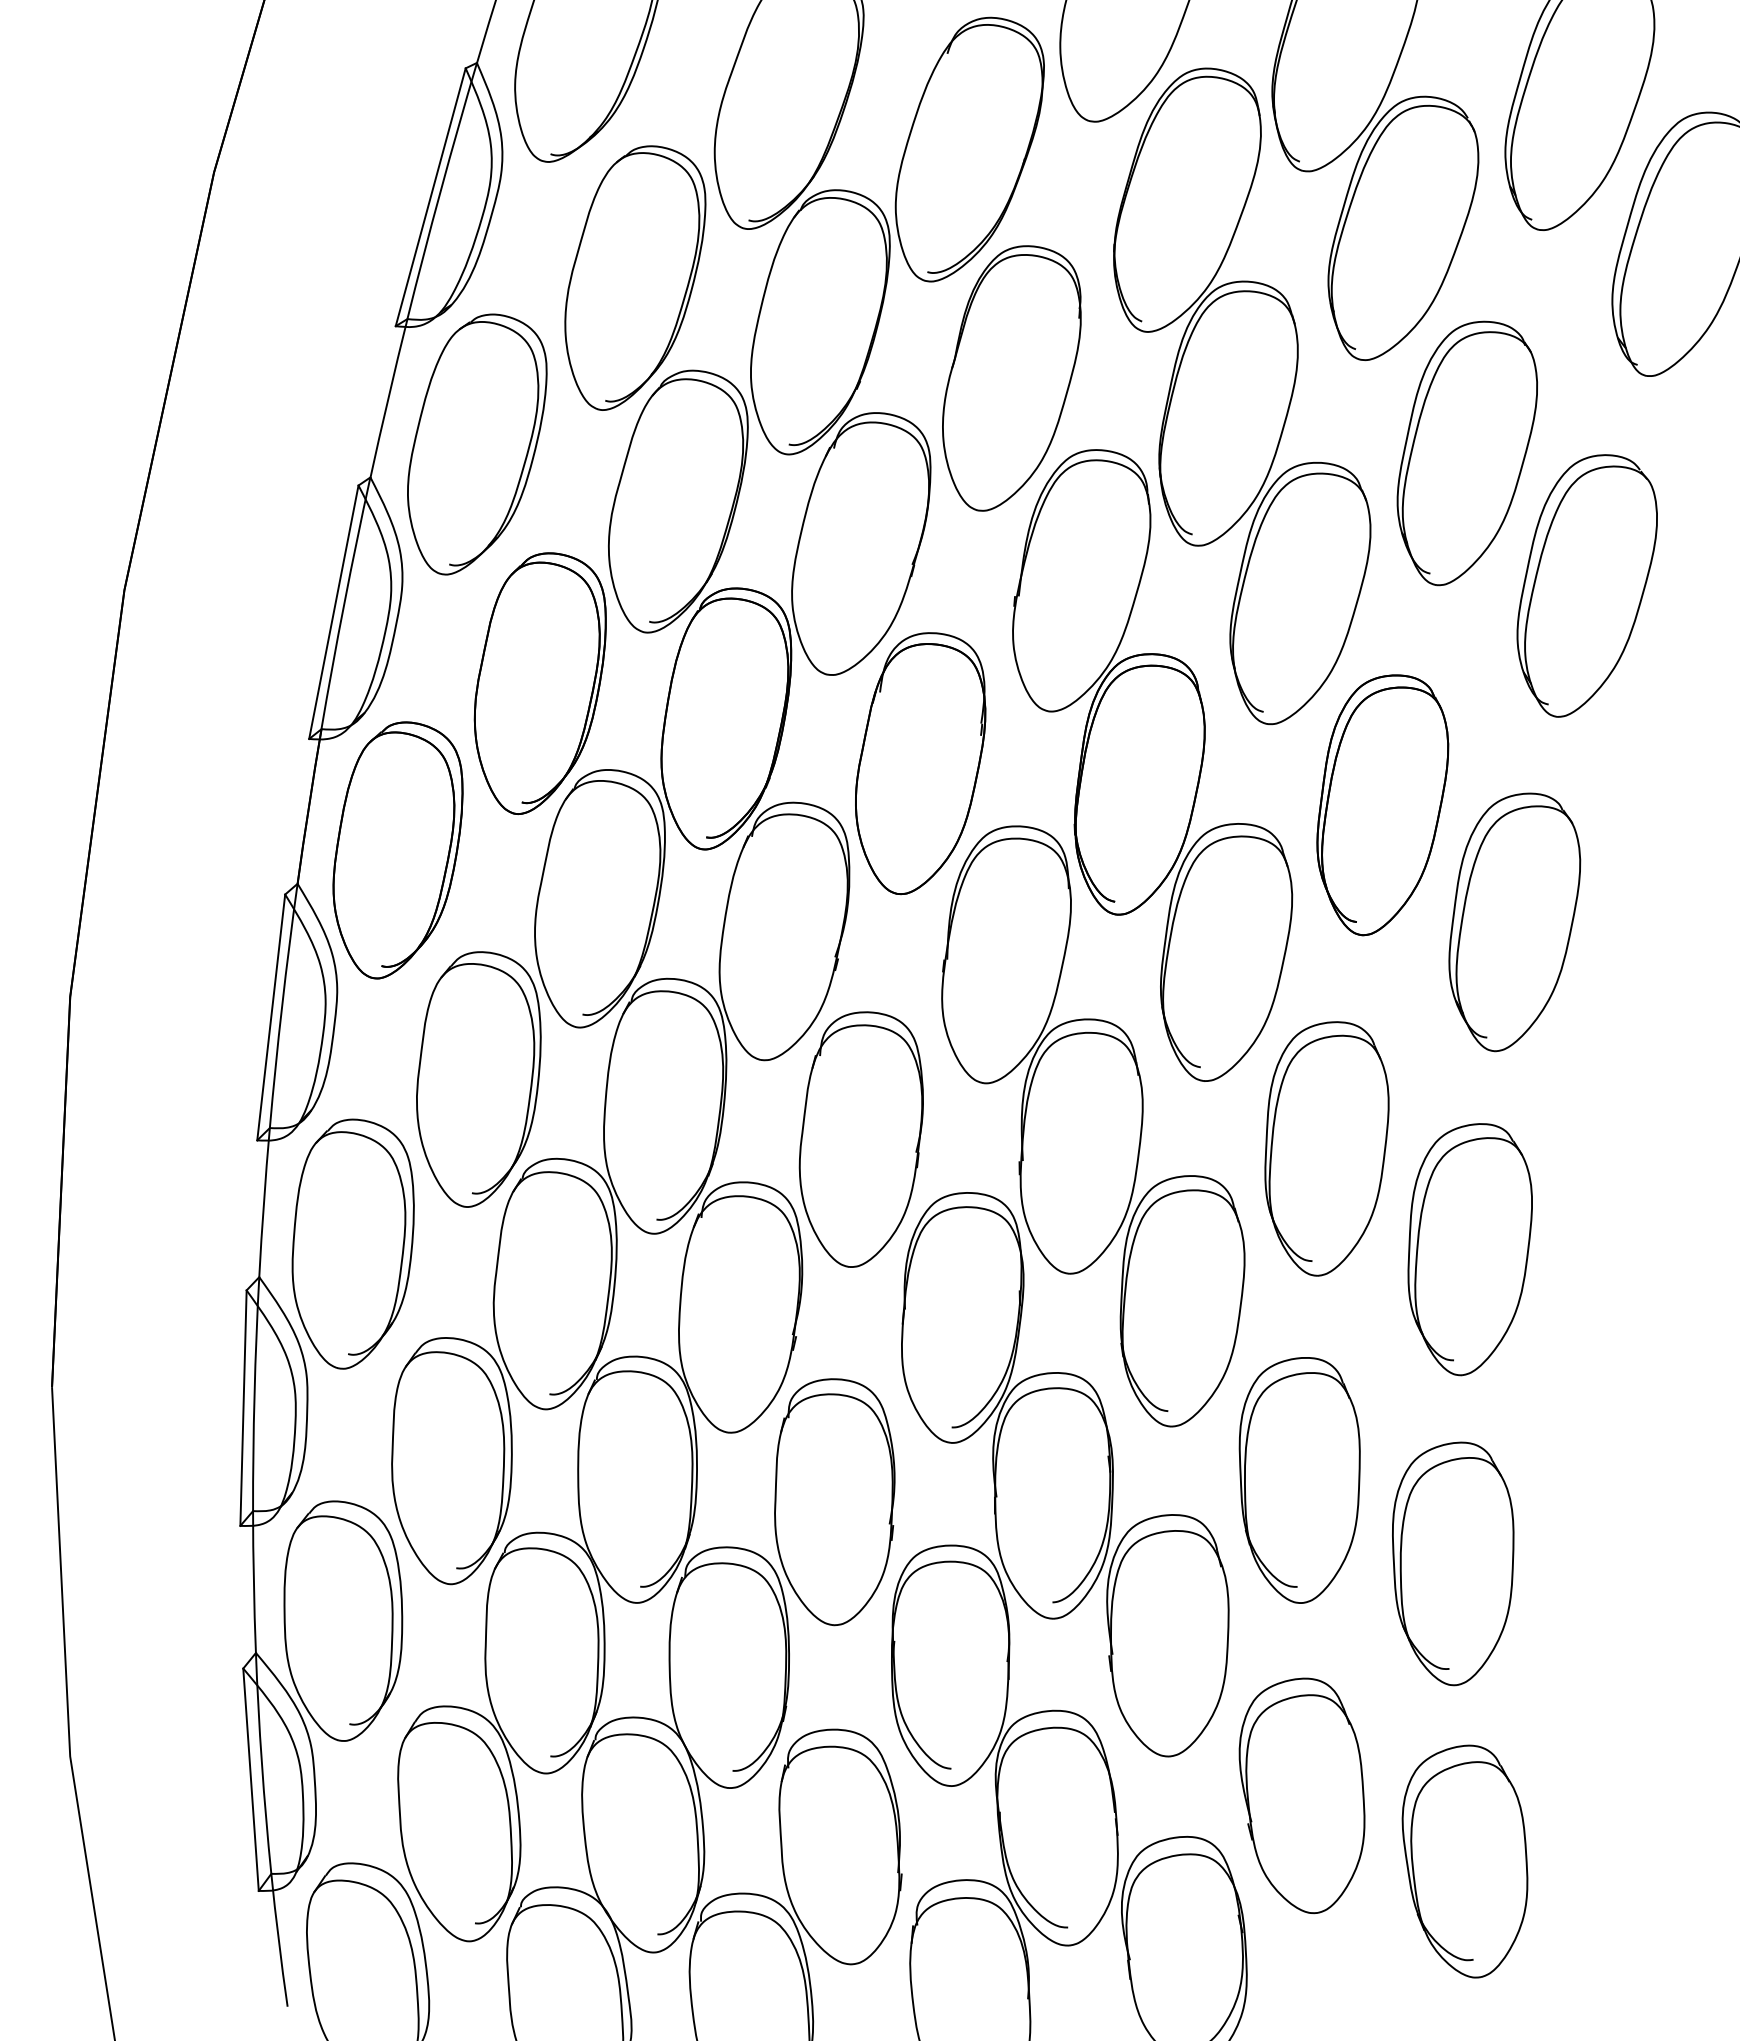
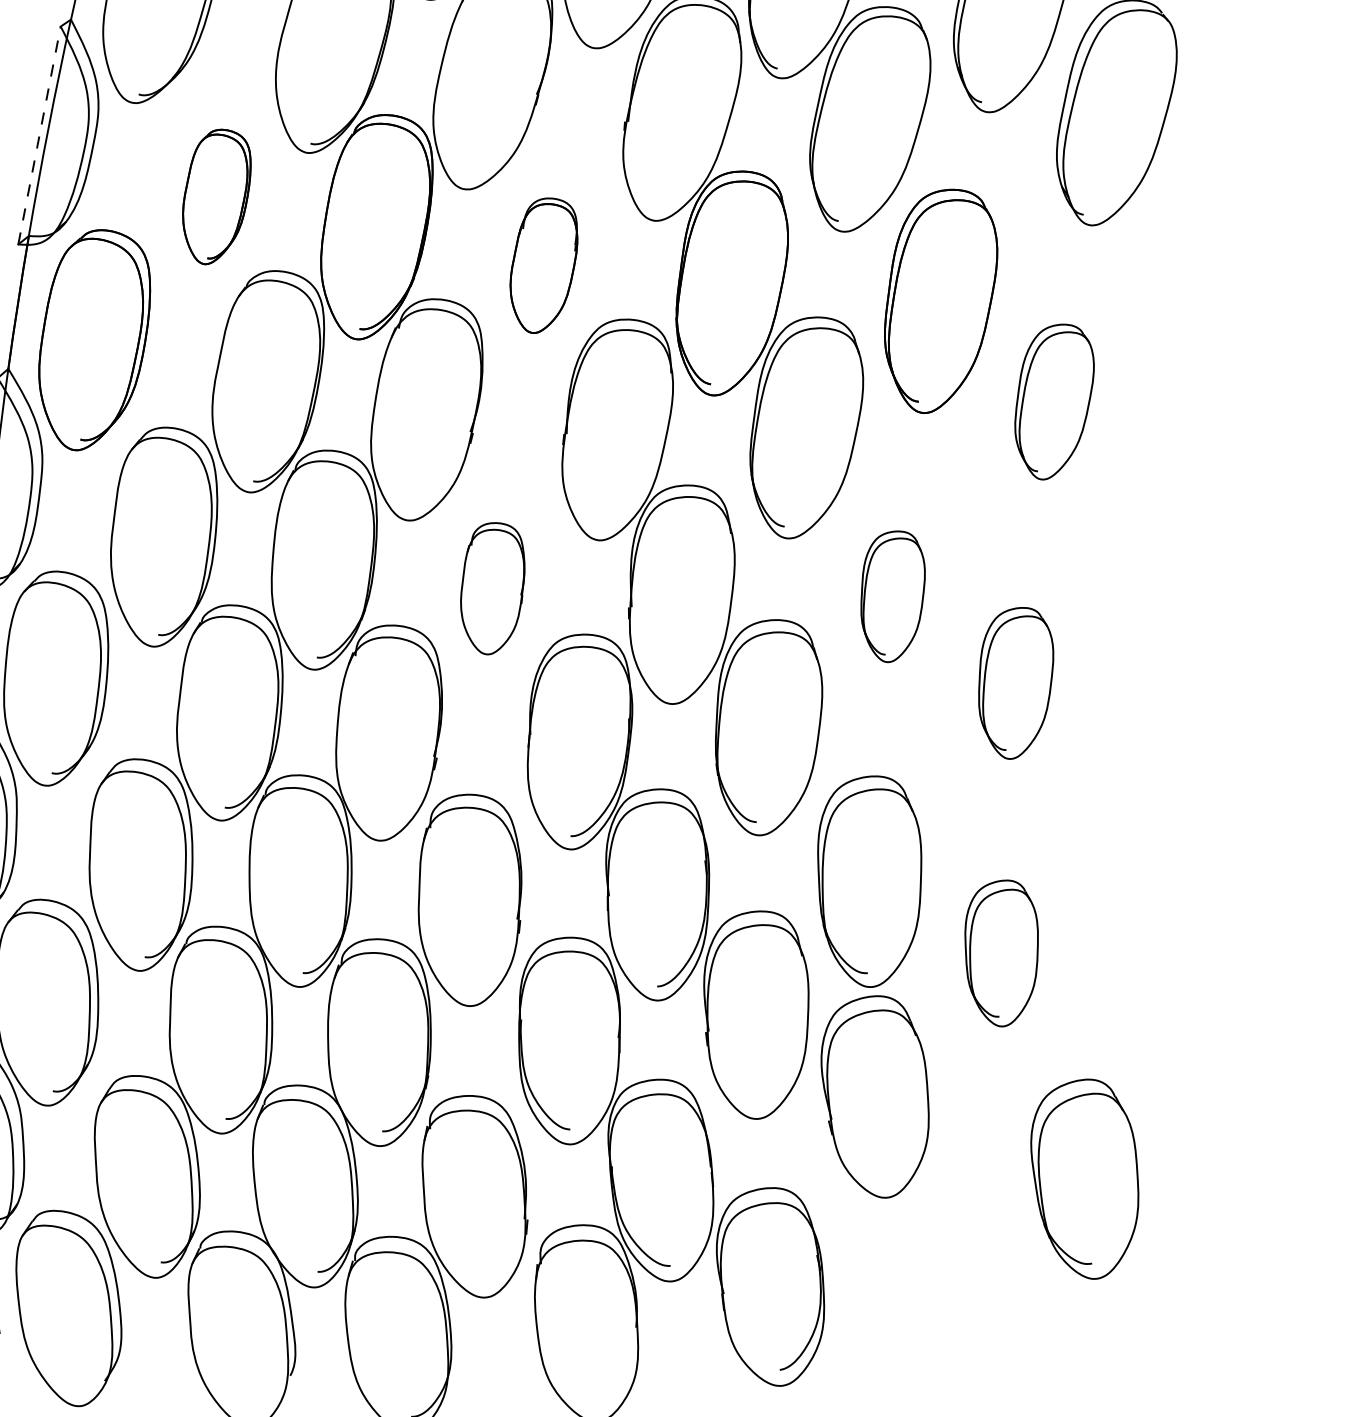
line: (333, 611) -> (39, 134), solid -> dashed
part: (539, 683) -> (216, 196), size x0.6
part: (920, 763) -> (543, 265), size x0.6
part: (1514, 922) -> (1054, 402), size x0.7
part: (860, 1139) -> (492, 588), size x0.6
part: (1326, 1148) -> (892, 596), size x0.6
part: (1469, 1249) -> (1015, 683), size x0.7
part: (1453, 1563) -> (1001, 953), size x0.7
part: (1301, 1795) -> (874, 1096), moved
part: (1464, 1861) -> (1084, 1179), moved

